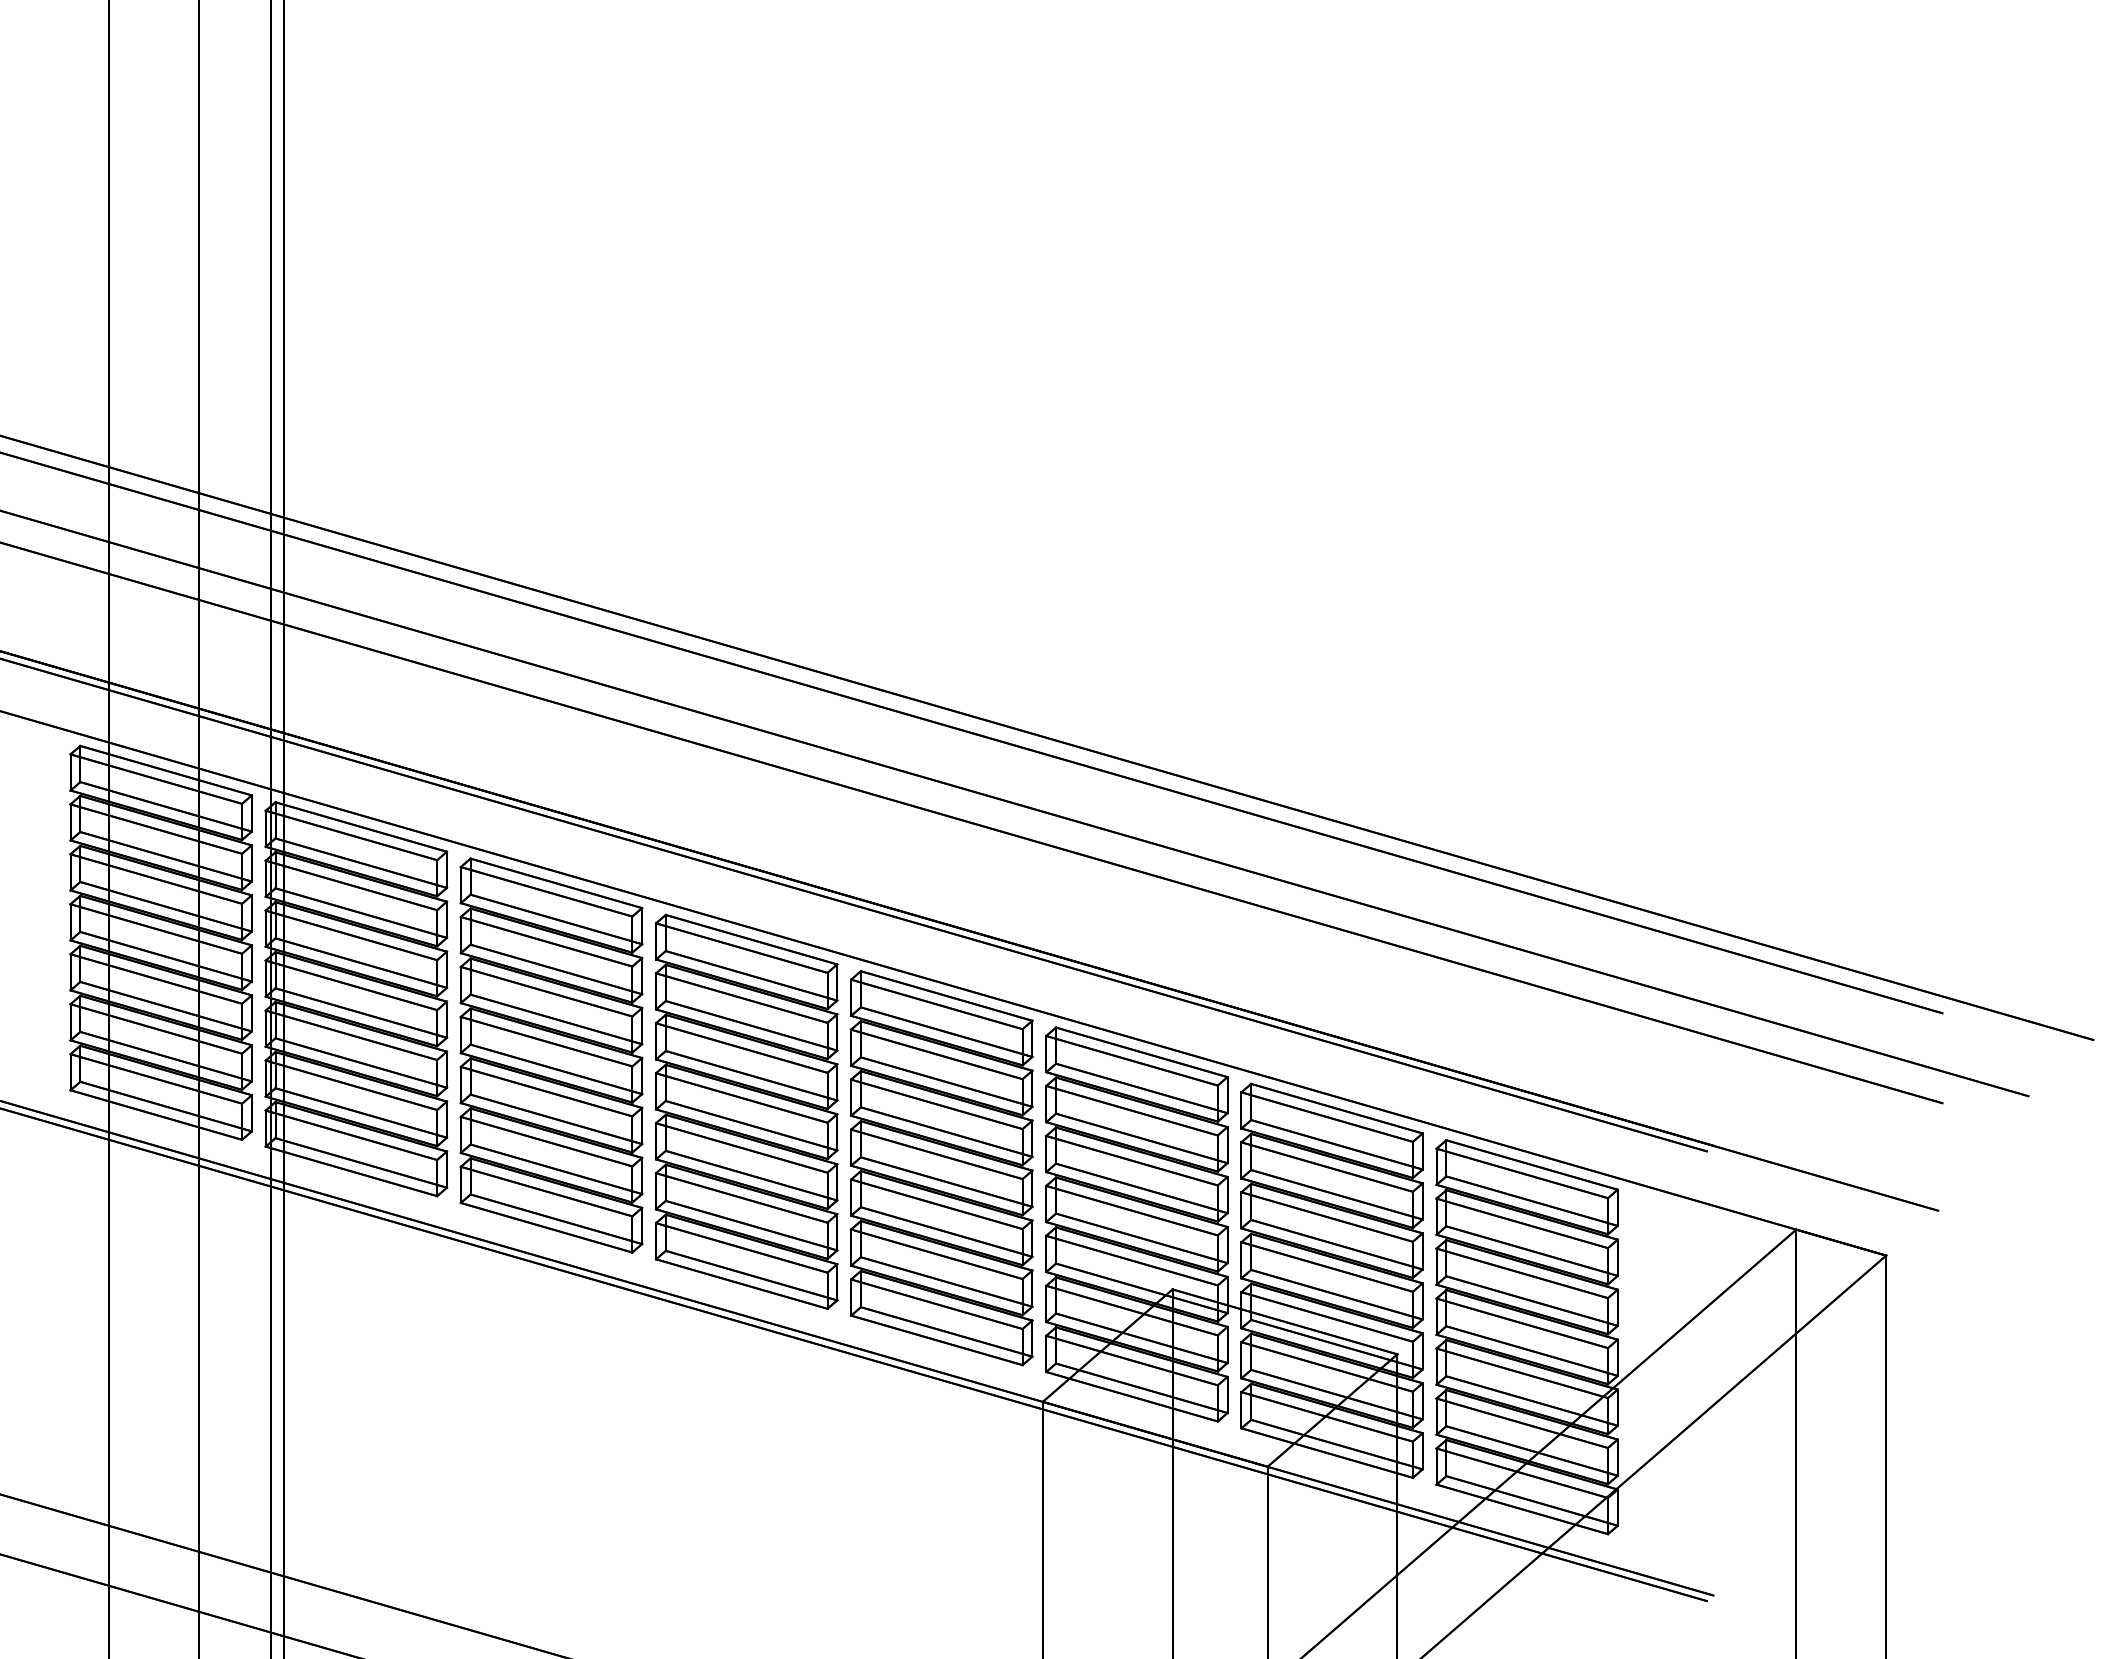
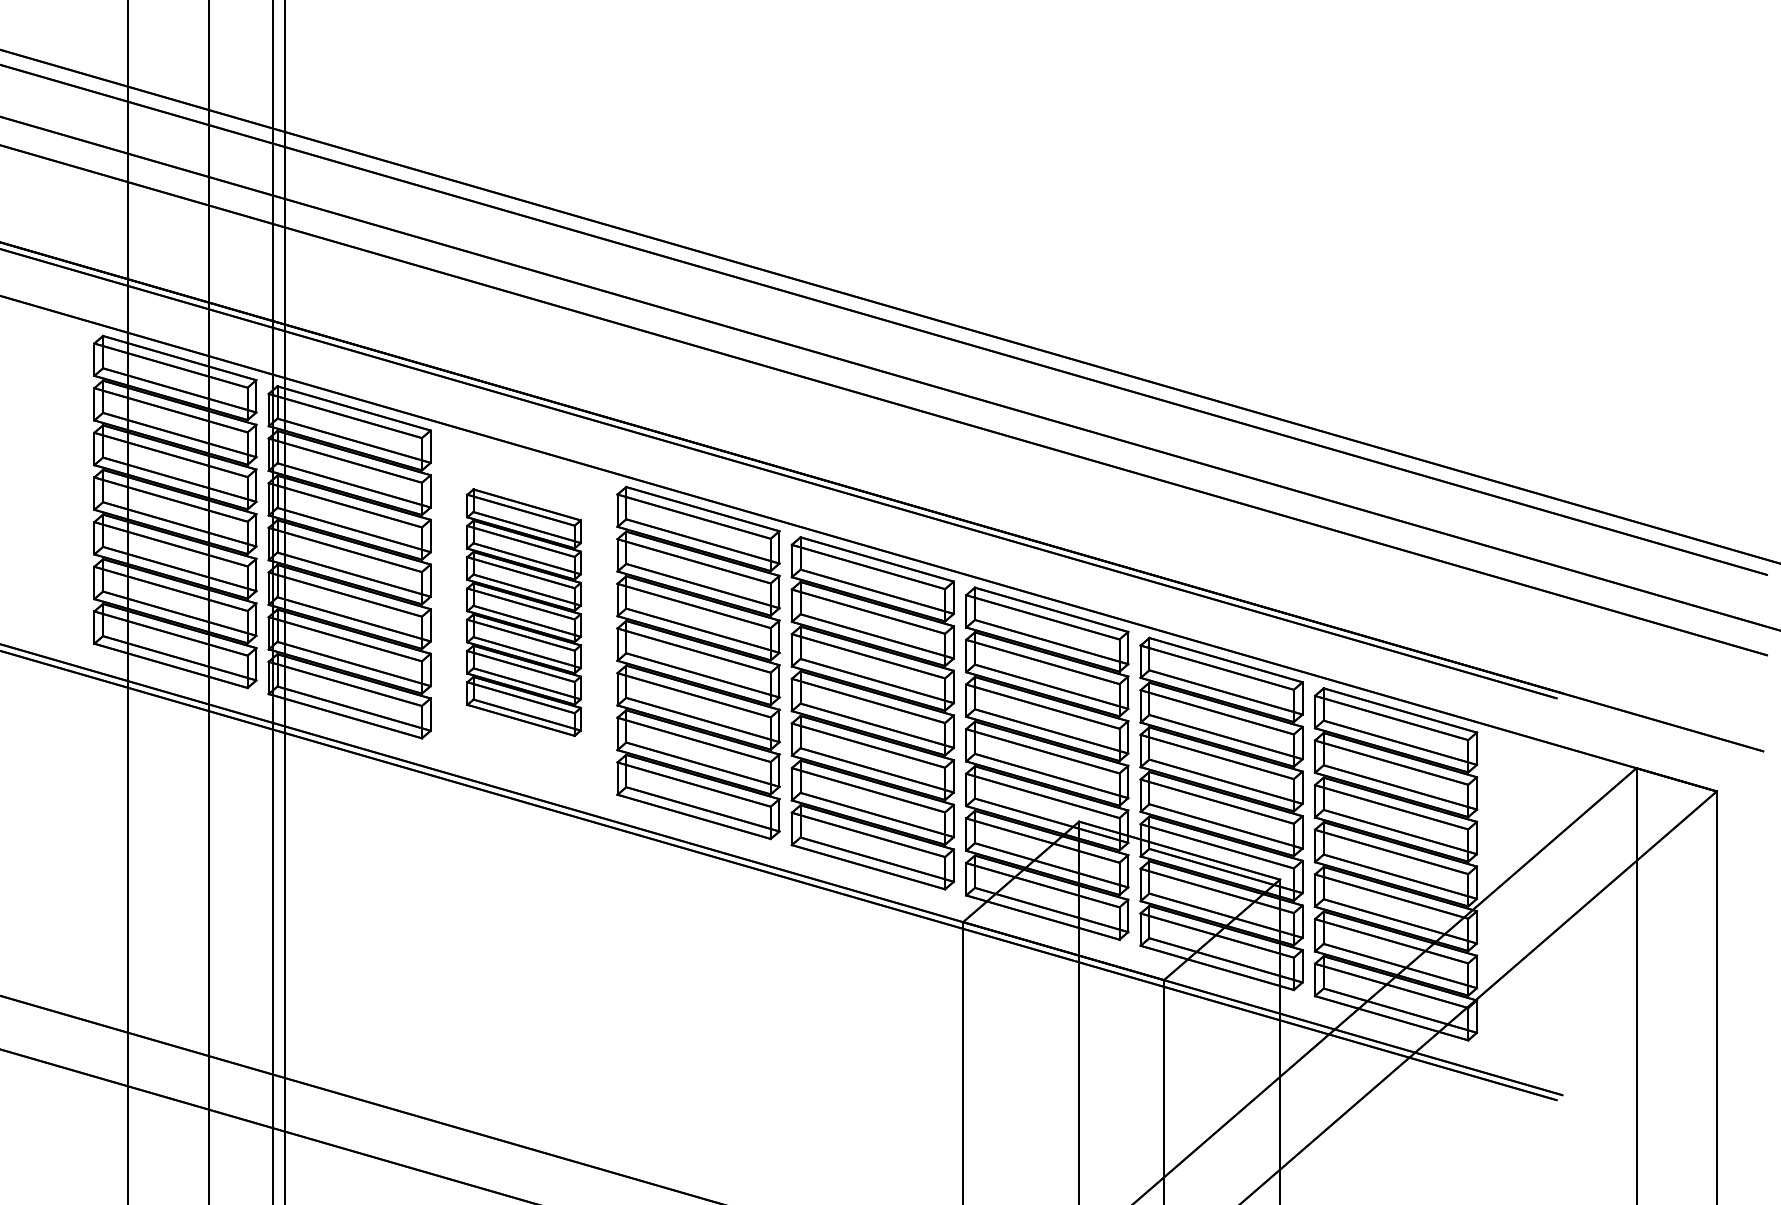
part: (551, 1055) -> (524, 612), size x0.7

